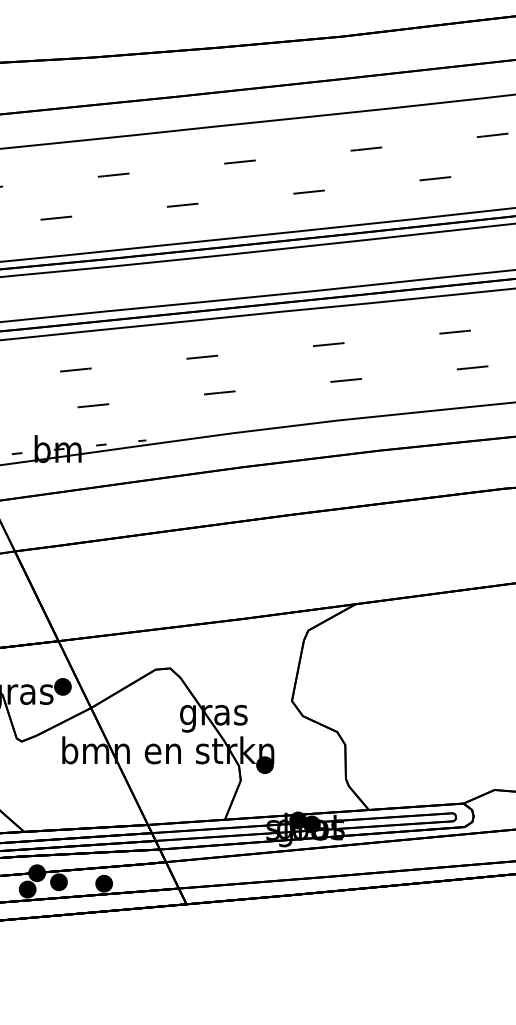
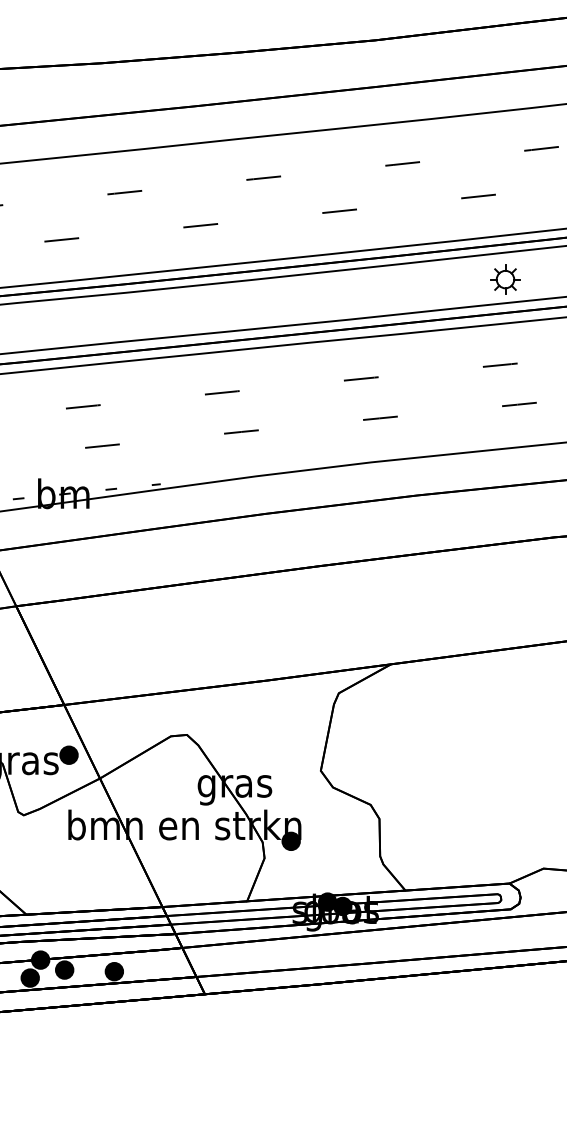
part: (459, 254) -> (505, 279), added

